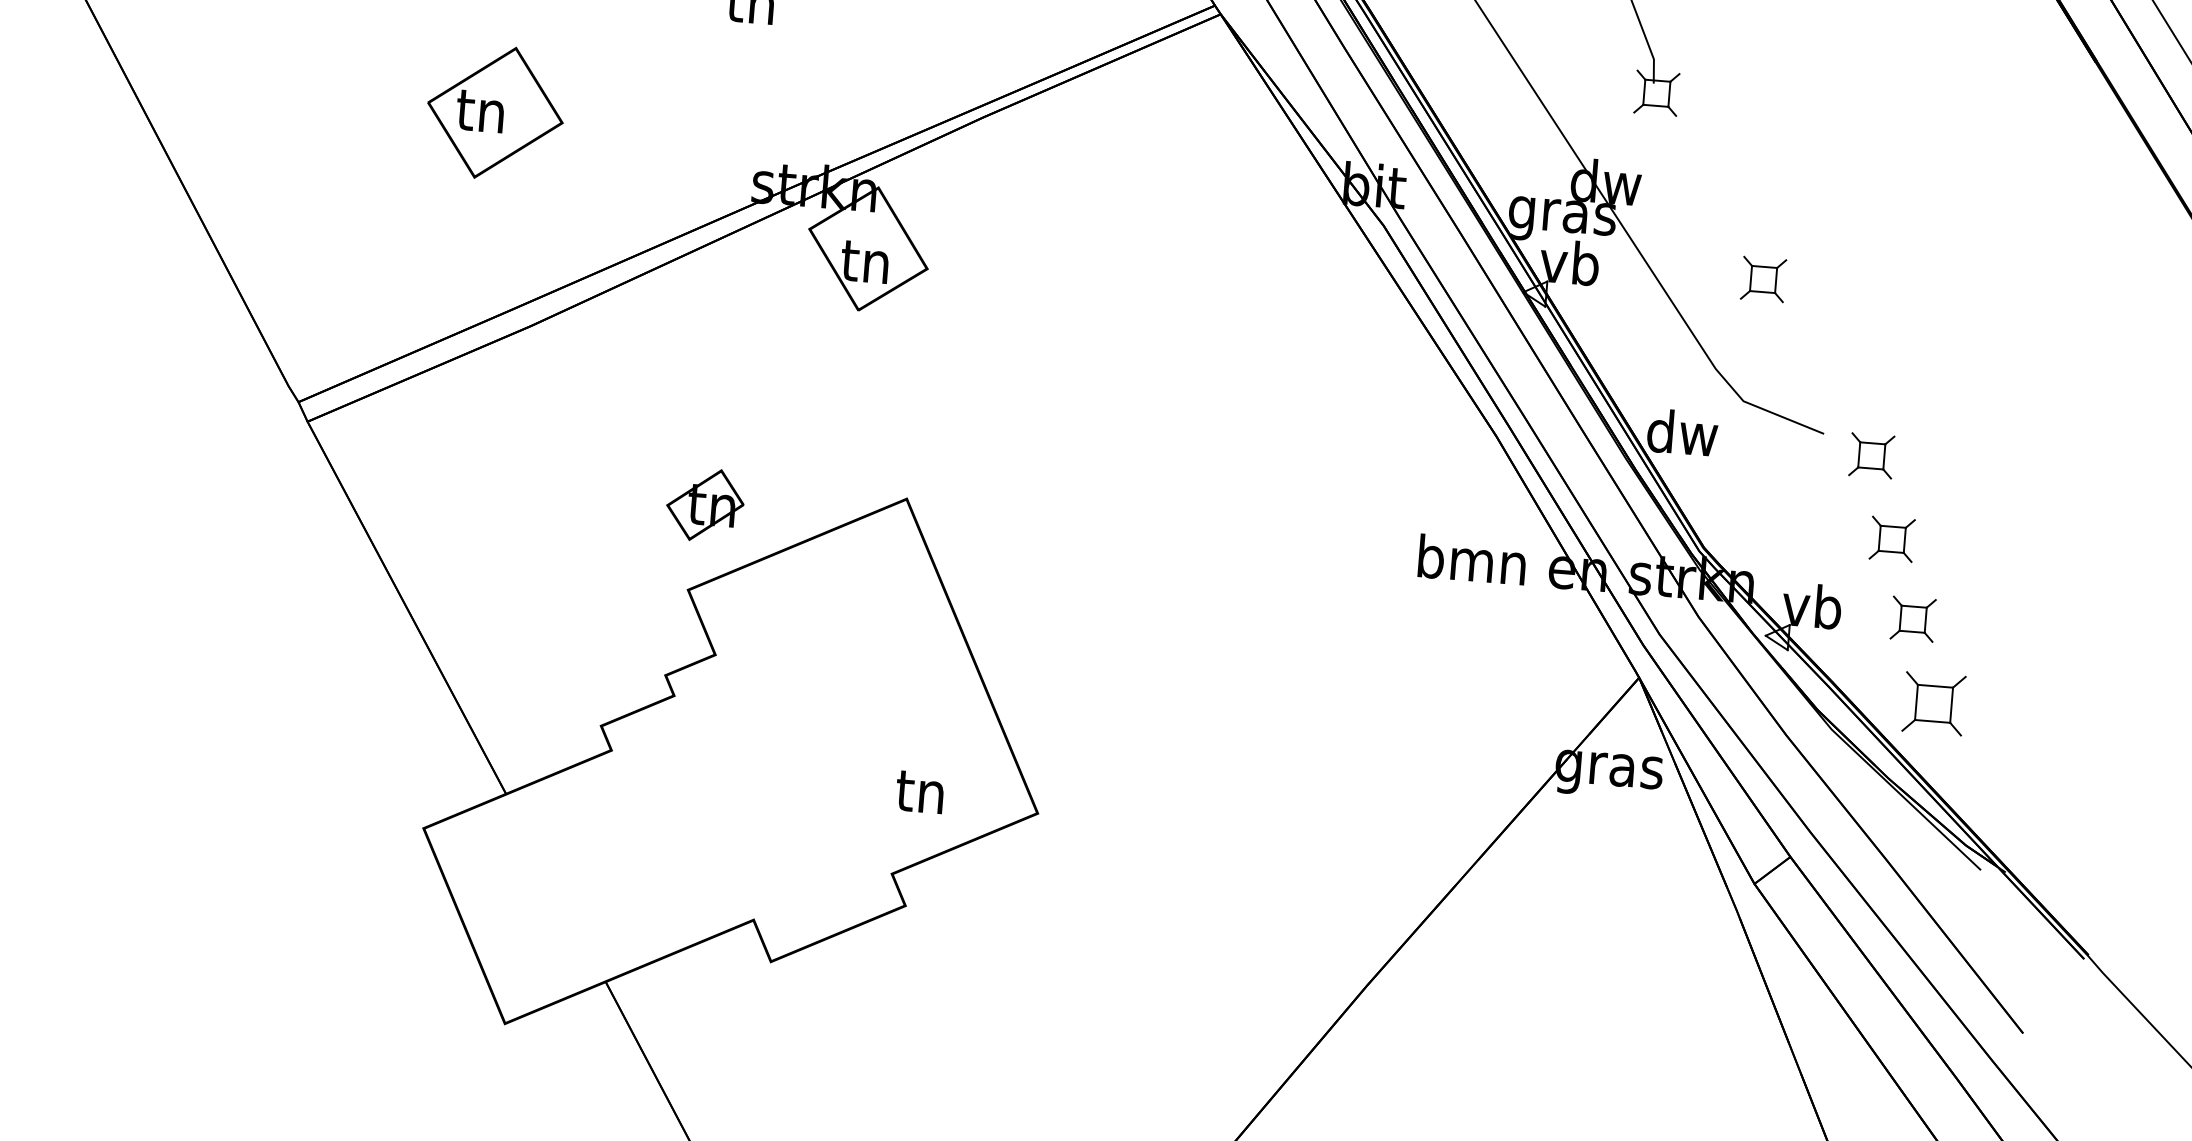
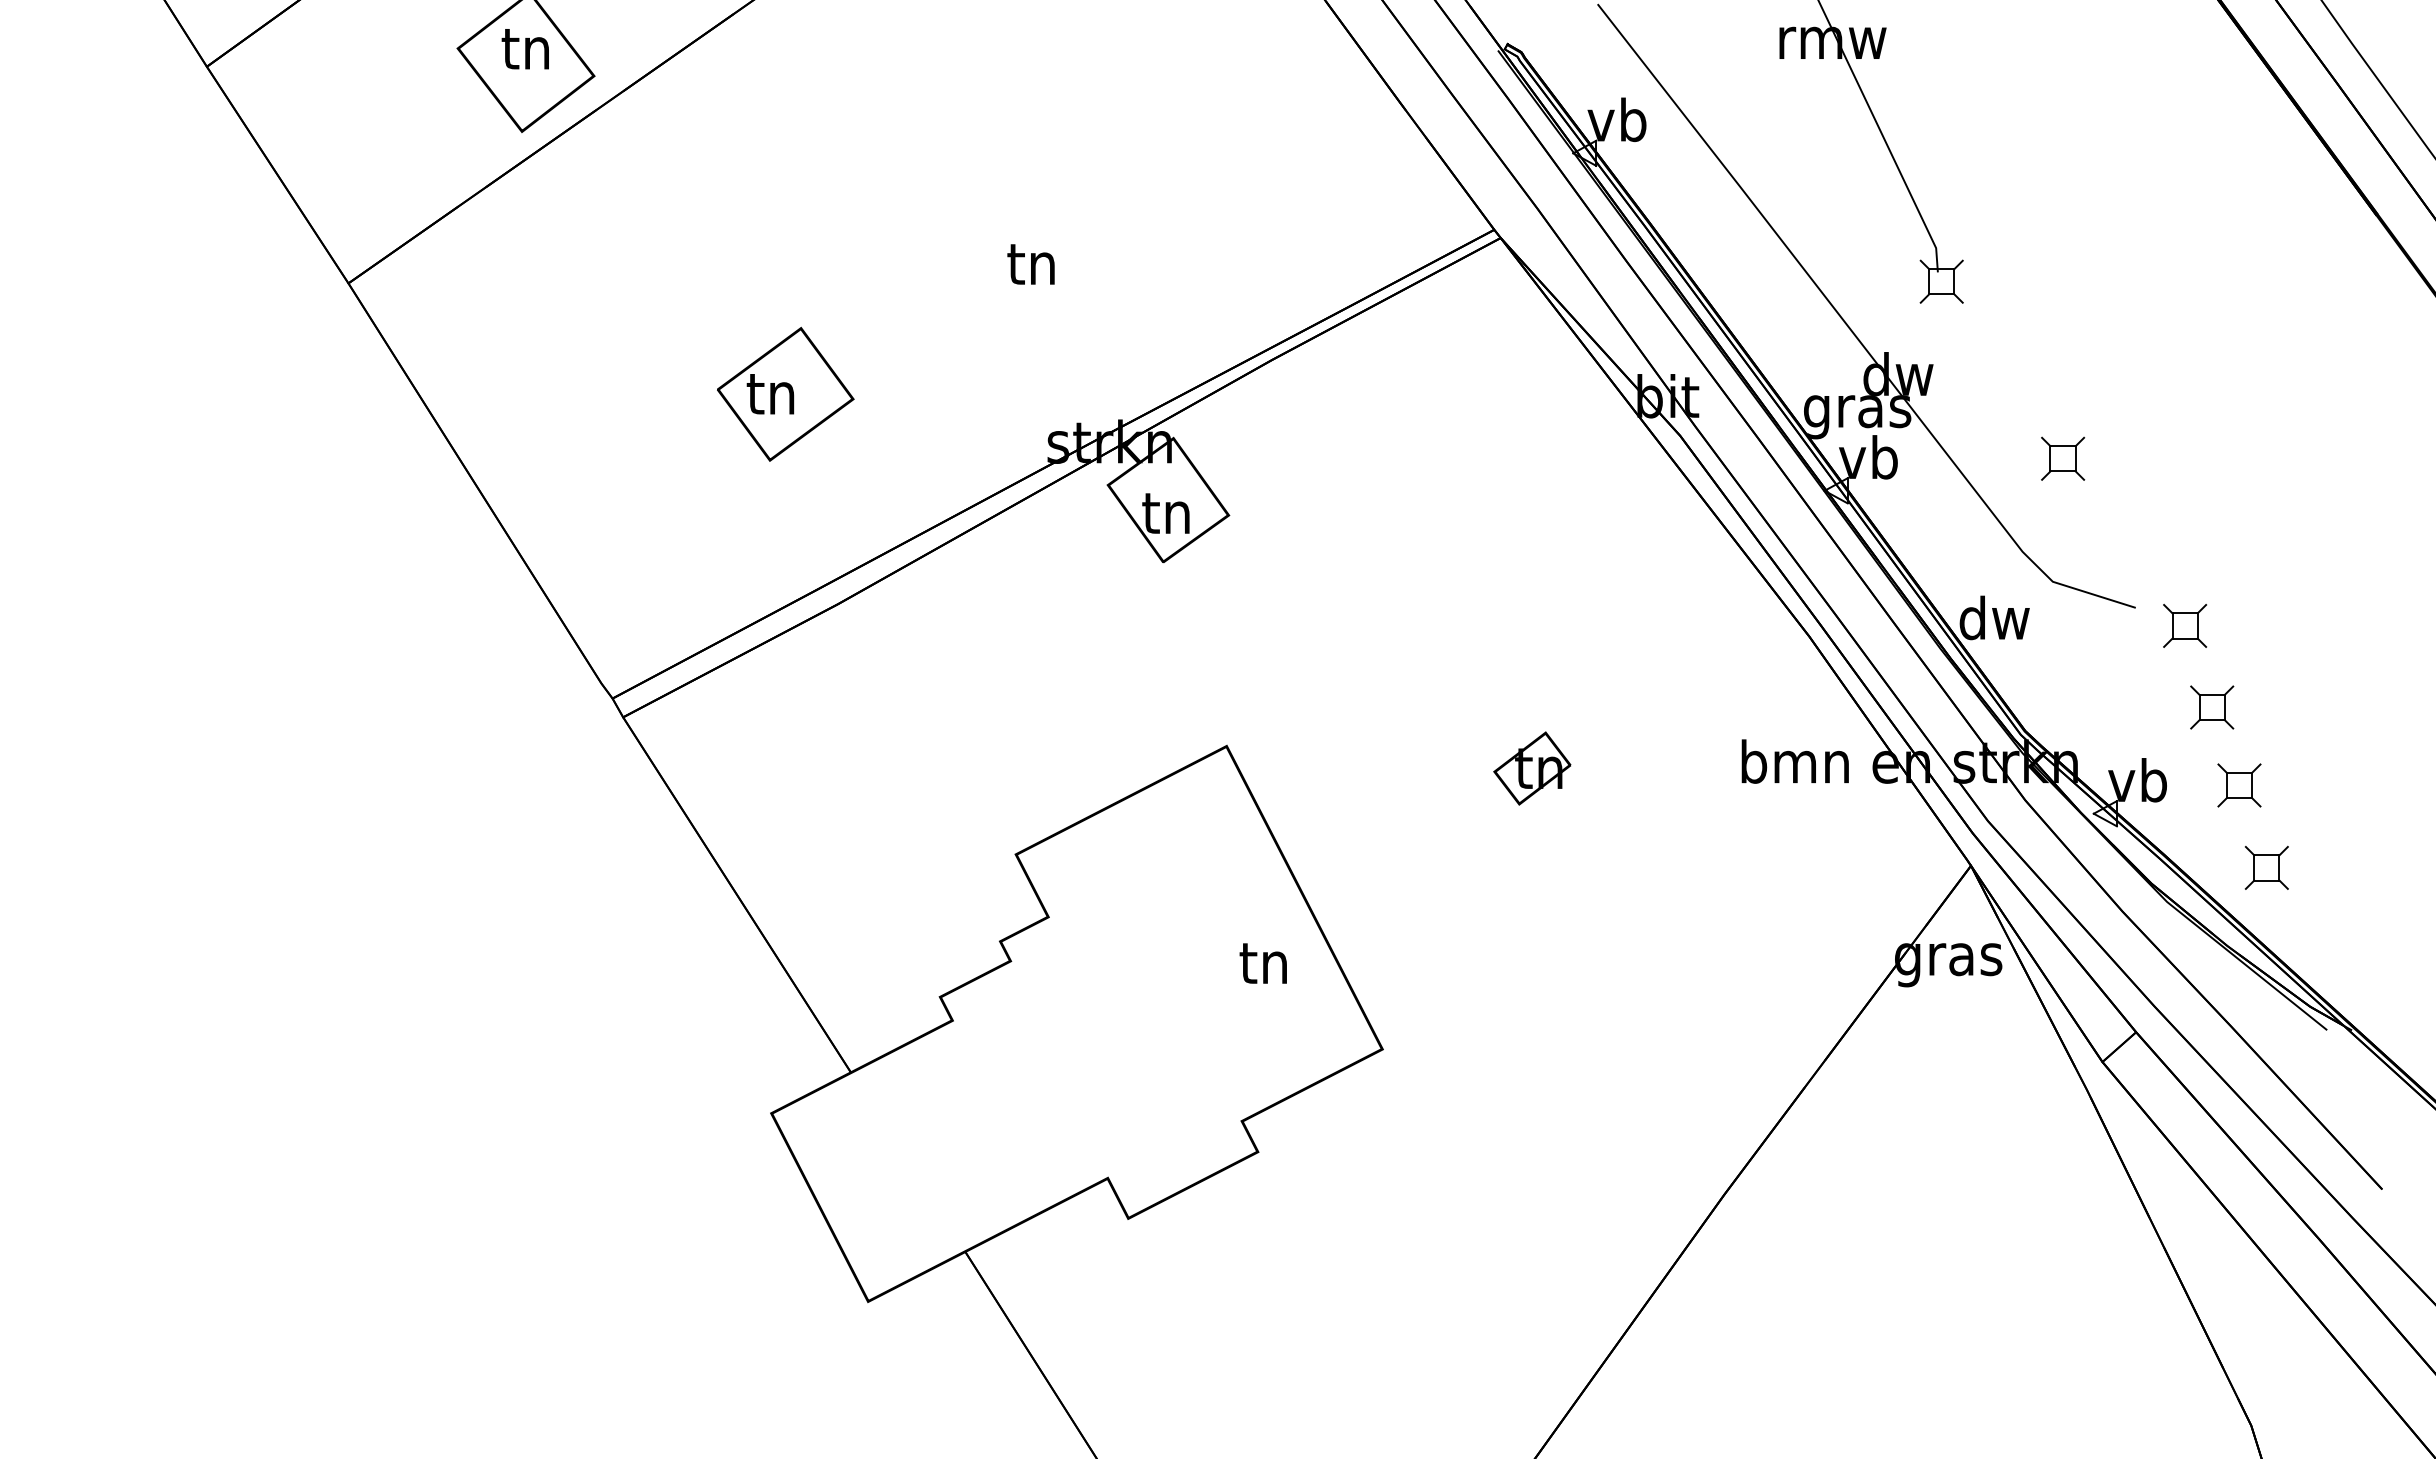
part: (705, 505) -> (1532, 768), moved
part: (1933, 703) -> (2266, 867), size x0.71
text: (919, 792) -> (1262, 963), moved

